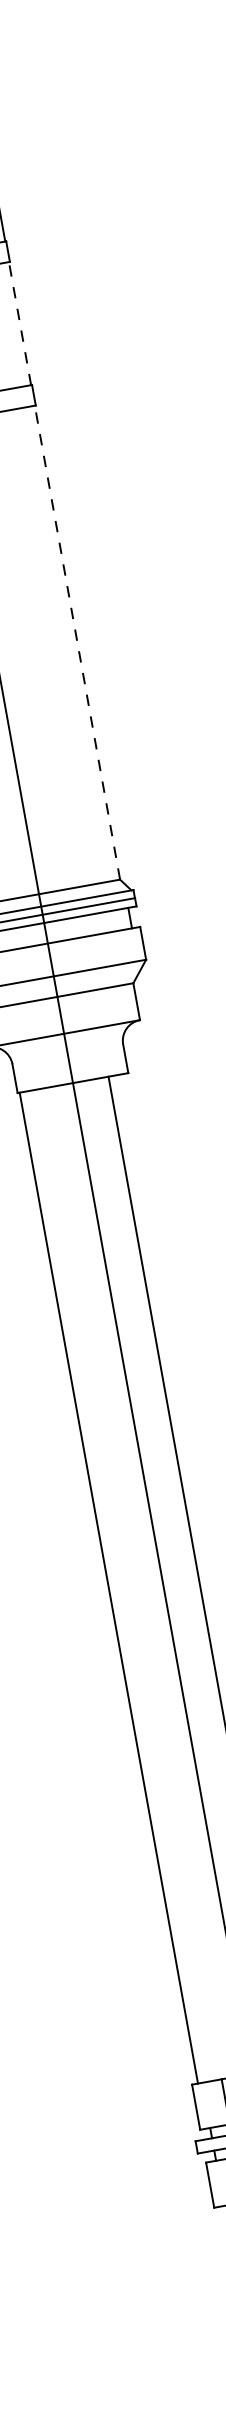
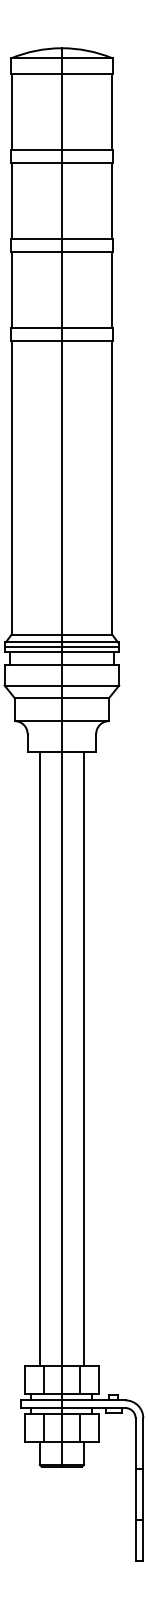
line: (20, 322) -> (112, 289), dashed -> solid
line: (77, 642) -> (112, 487), dashed -> solid
line: (108, 1587) -> (39, 1058), moved

